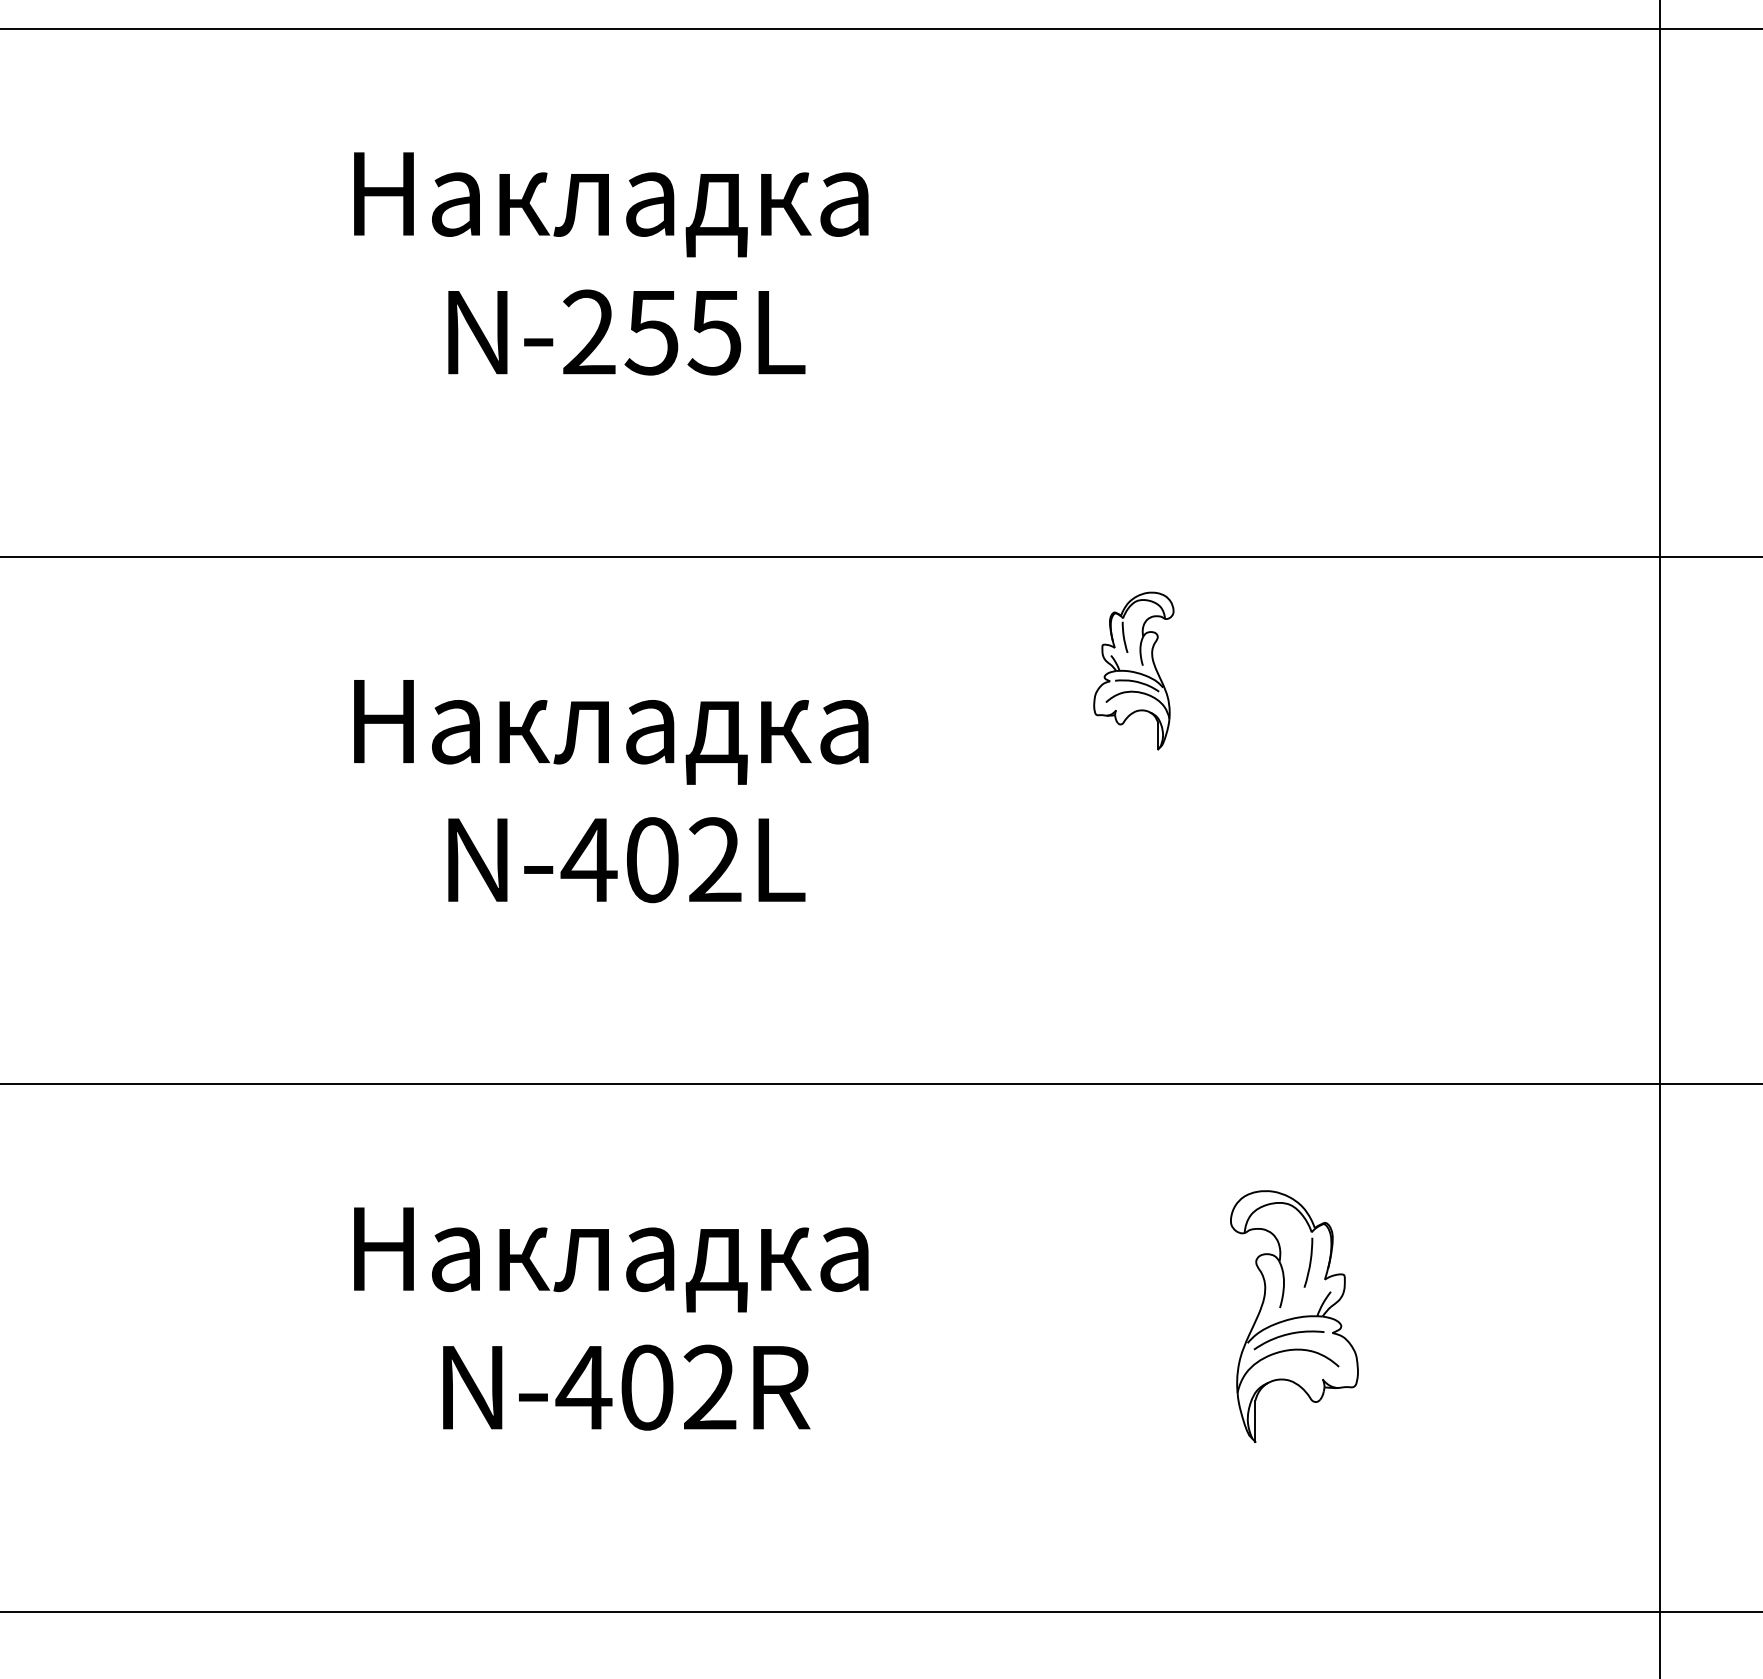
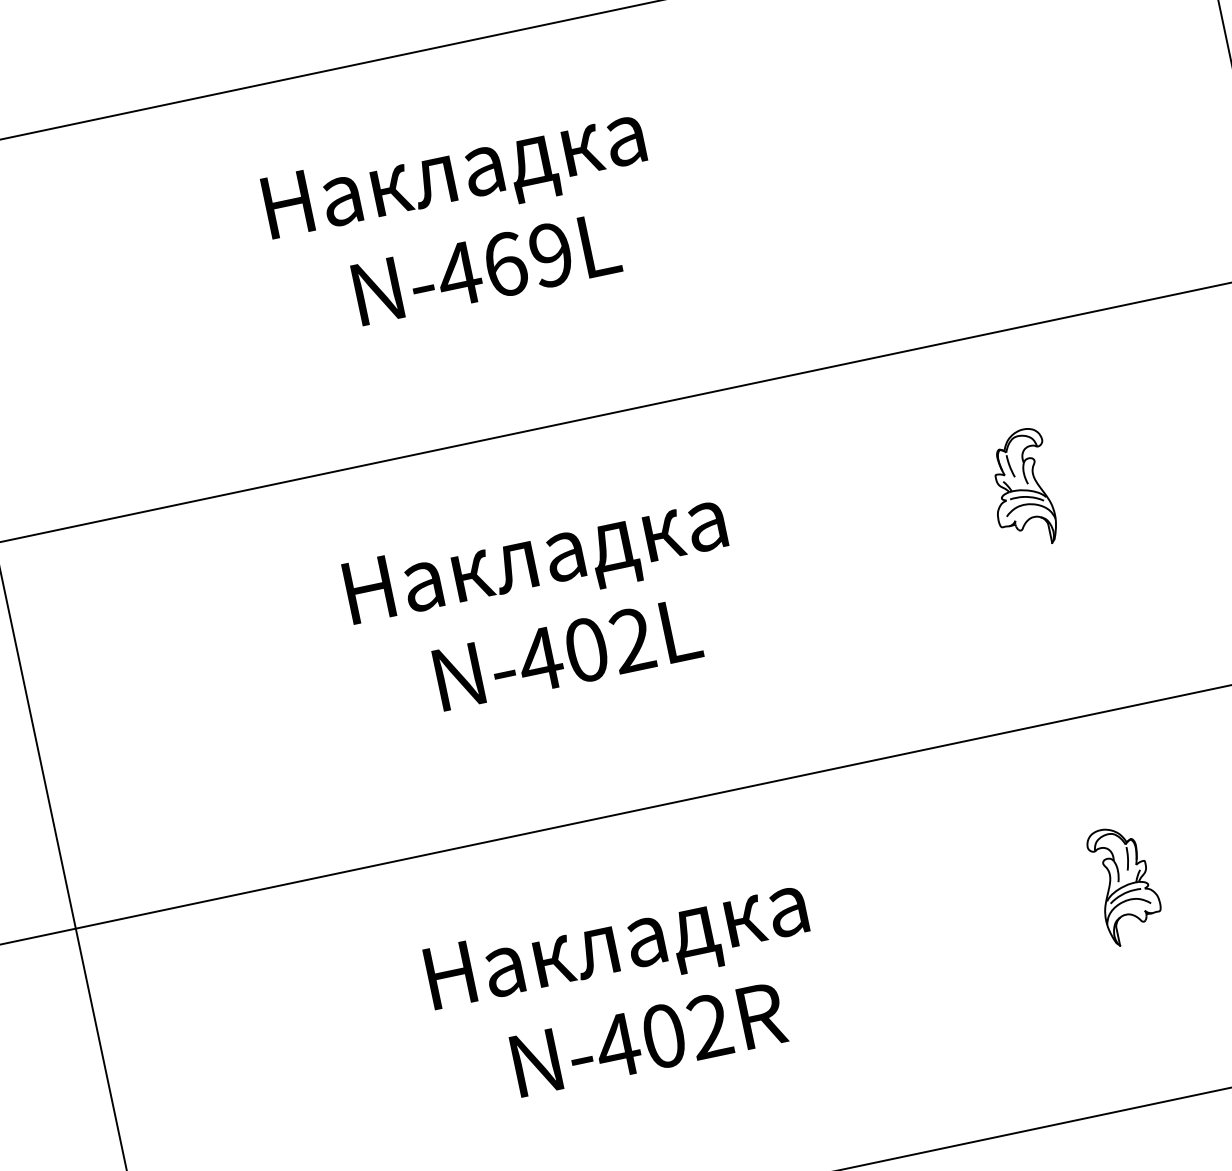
text: (650, 332) -> (504, 264), N-255L -> N-469L
part: (1133, 670) -> (1021, 489), moved
part: (1294, 1316) -> (1125, 884), size x0.62

